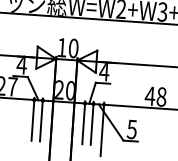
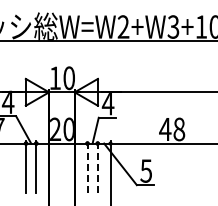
line: (83, 122) -> (87, 166), solid -> dashed
line: (92, 122) -> (97, 166), solid -> dashed

